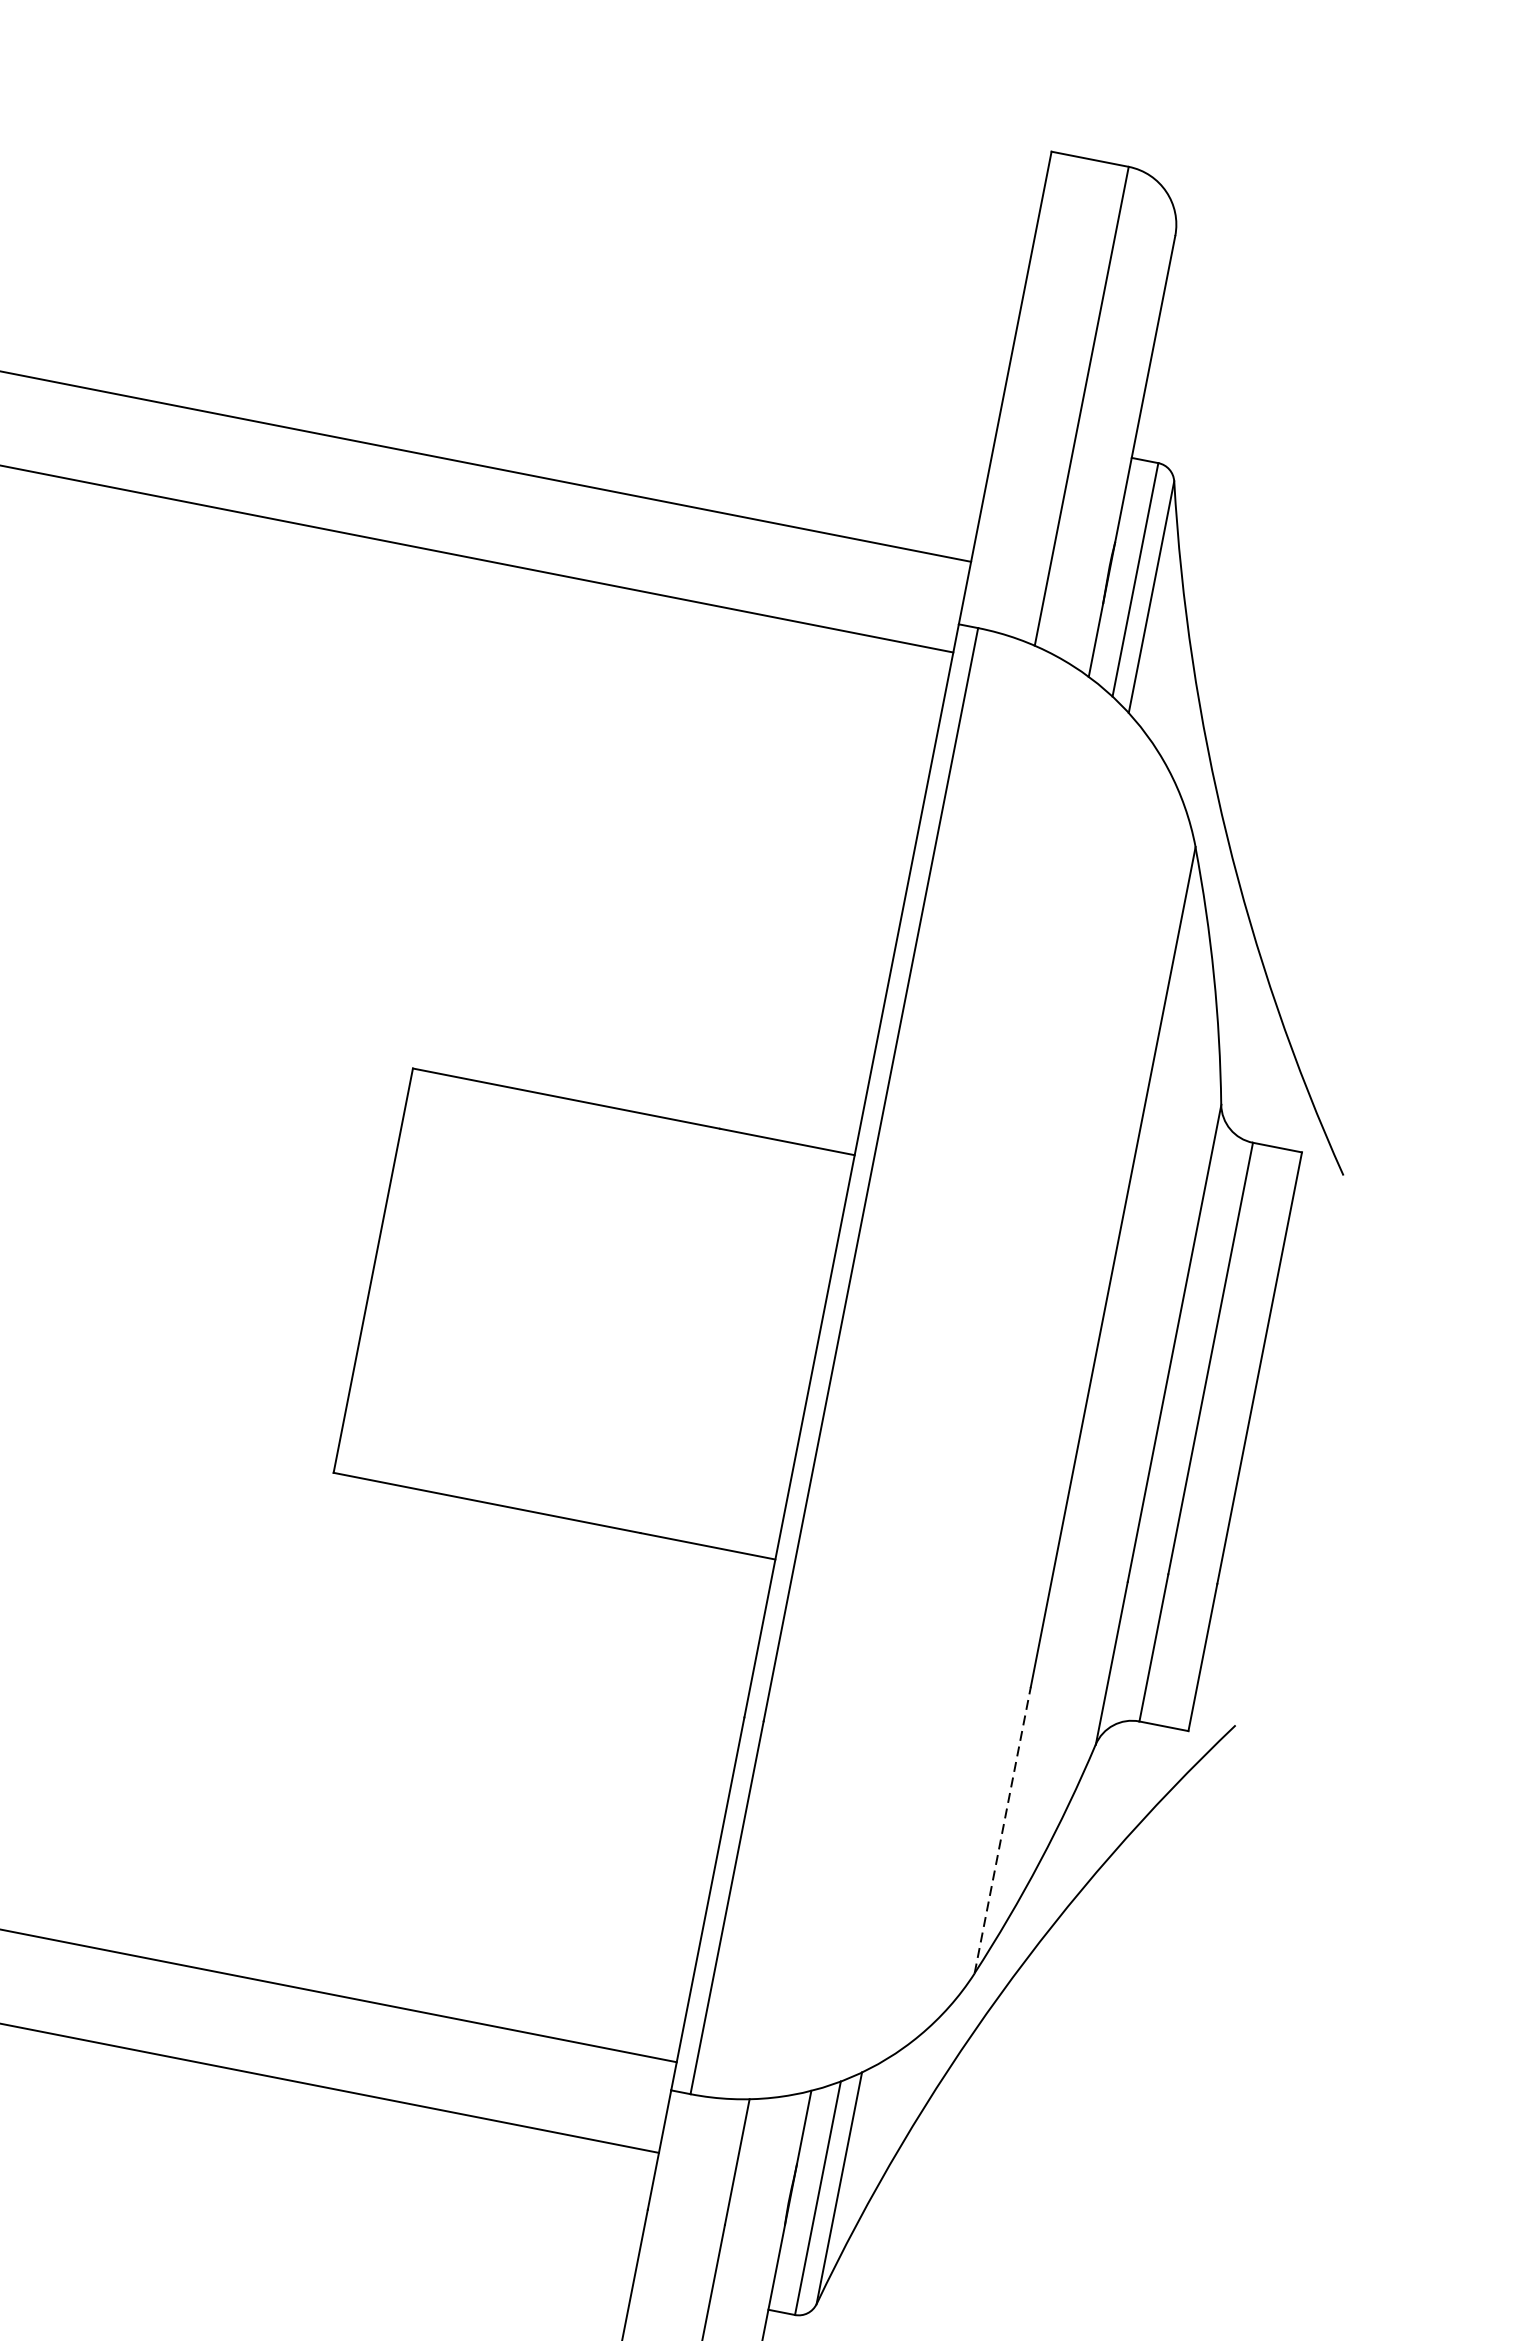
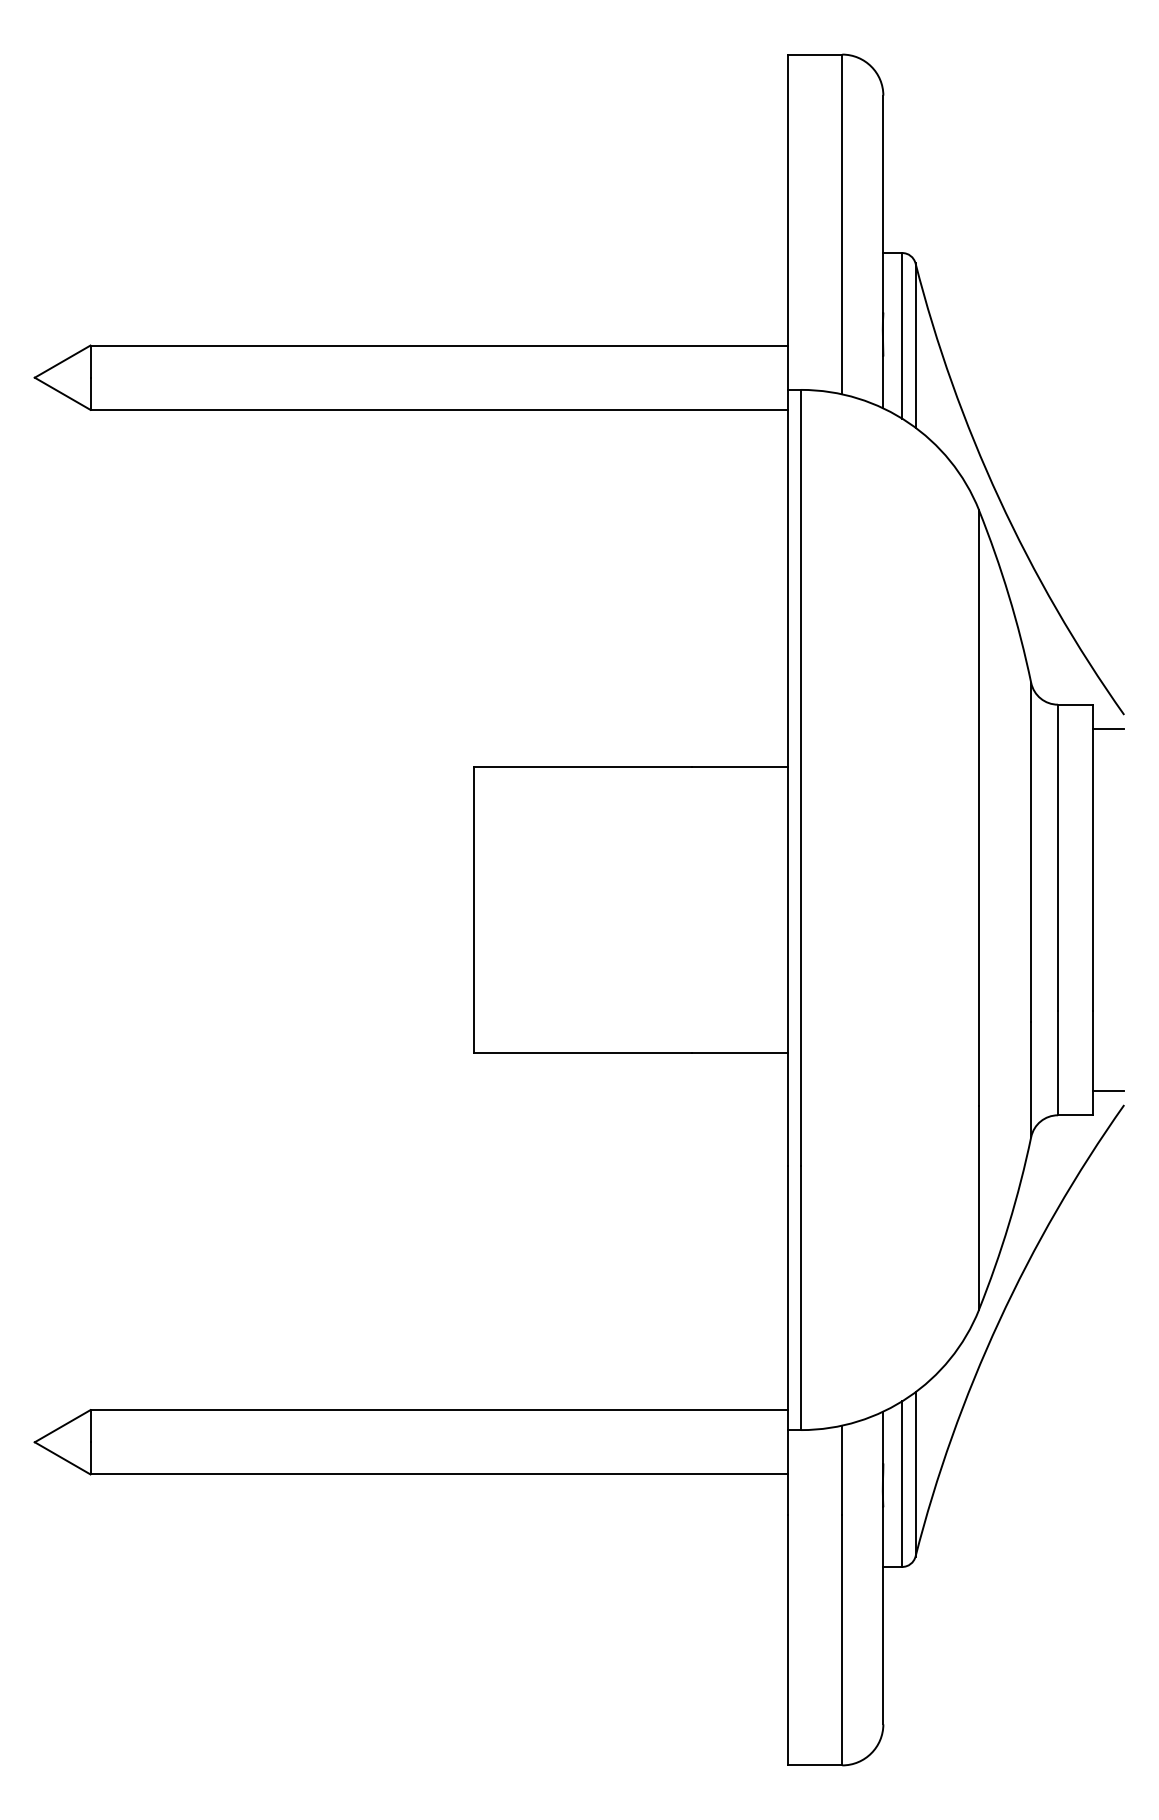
line: (1317, 1191) -> (1108, 729), added
line: (1217, 1700) -> (1108, 1090), added
line: (1003, 1829) -> (979, 1207), dashed -> solid

